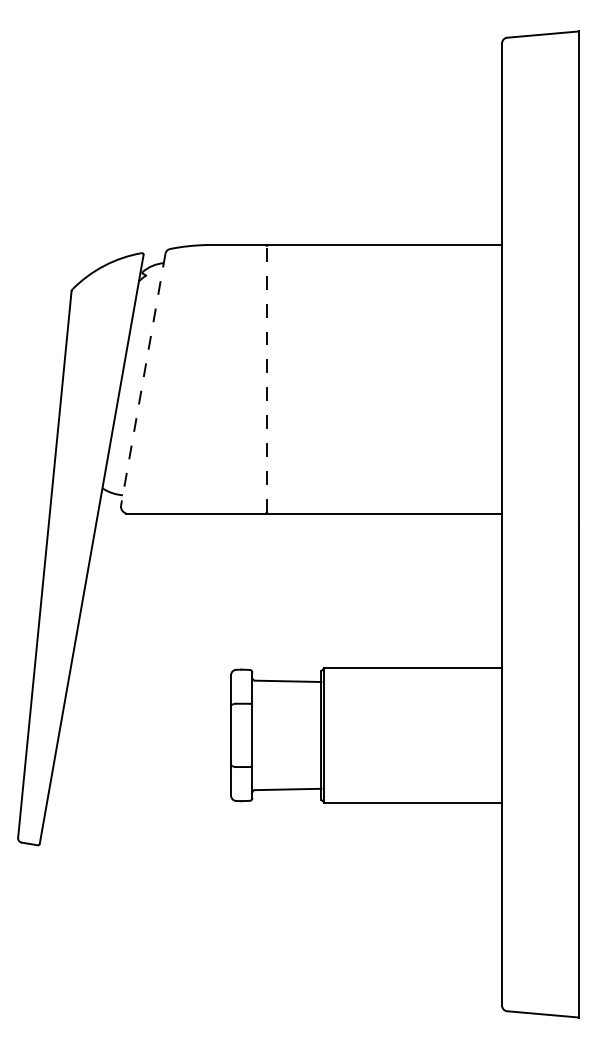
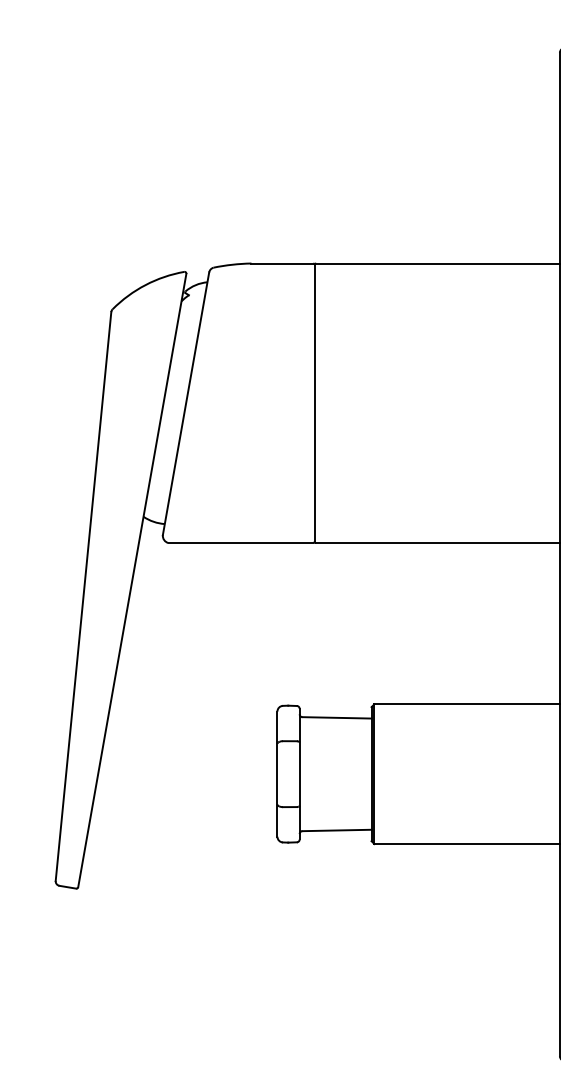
line: (266, 378) -> (314, 402), dashed -> solid
line: (143, 380) -> (186, 404), dashed -> solid

